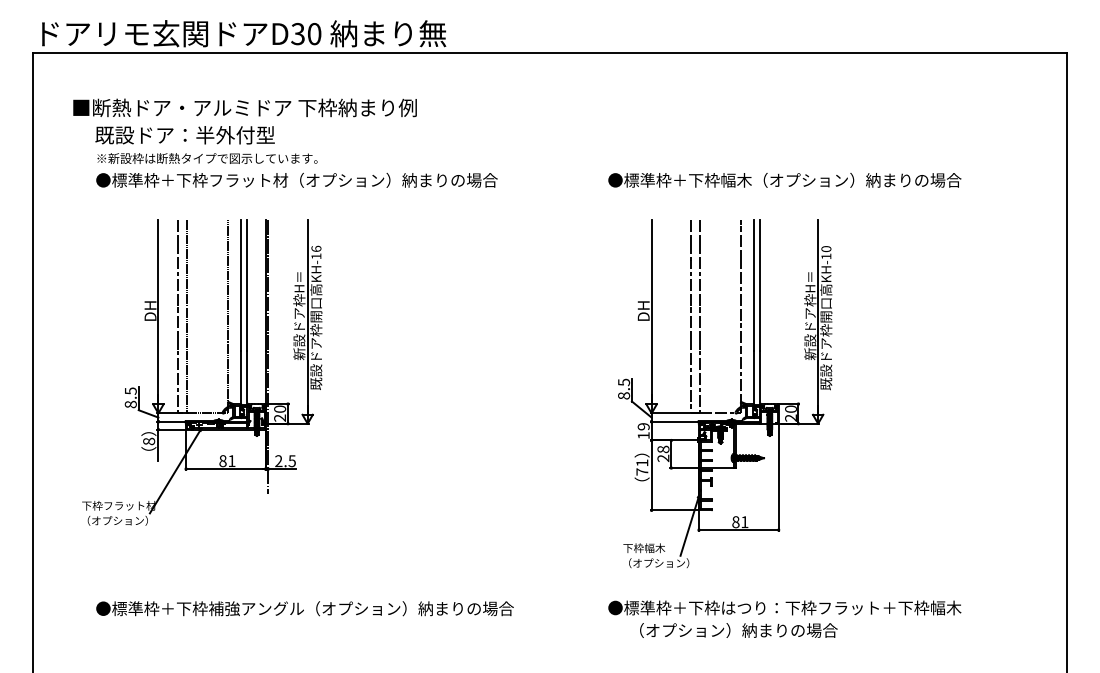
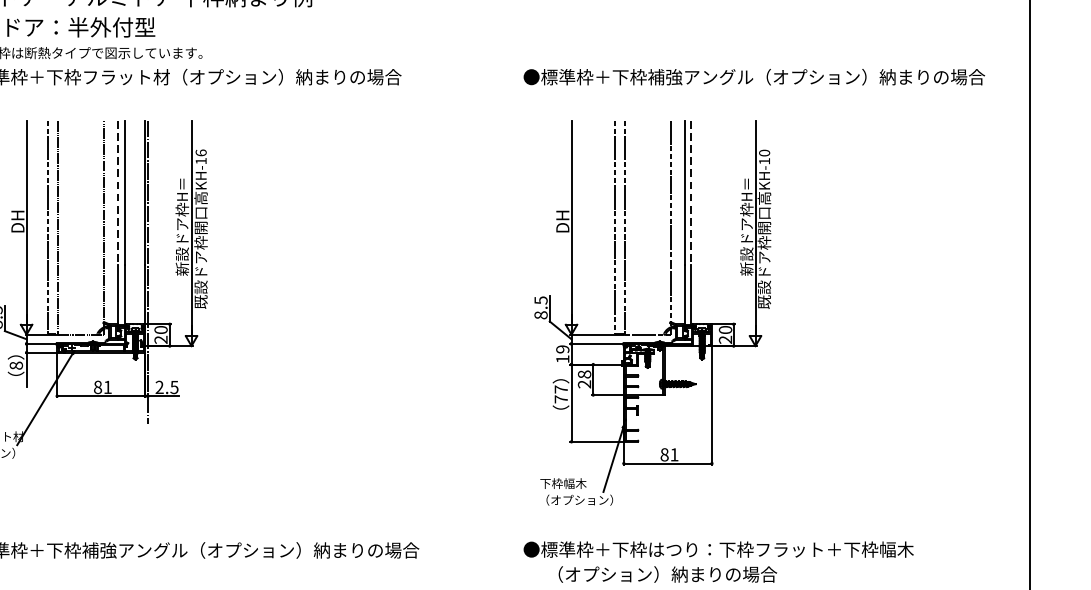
text: (873, 179) -> (816, 76), ●標準枠＋下枠幅木（オプション）納まりの場合 -> ●標準枠＋下枠補強アングル（オプション）納まりの場合
line: (241, 285) -> (118, 193), solid -> dashed
line: (760, 285) -> (691, 193), solid -> dashed
text: (642, 462) -> (561, 388), 71 -> 77

